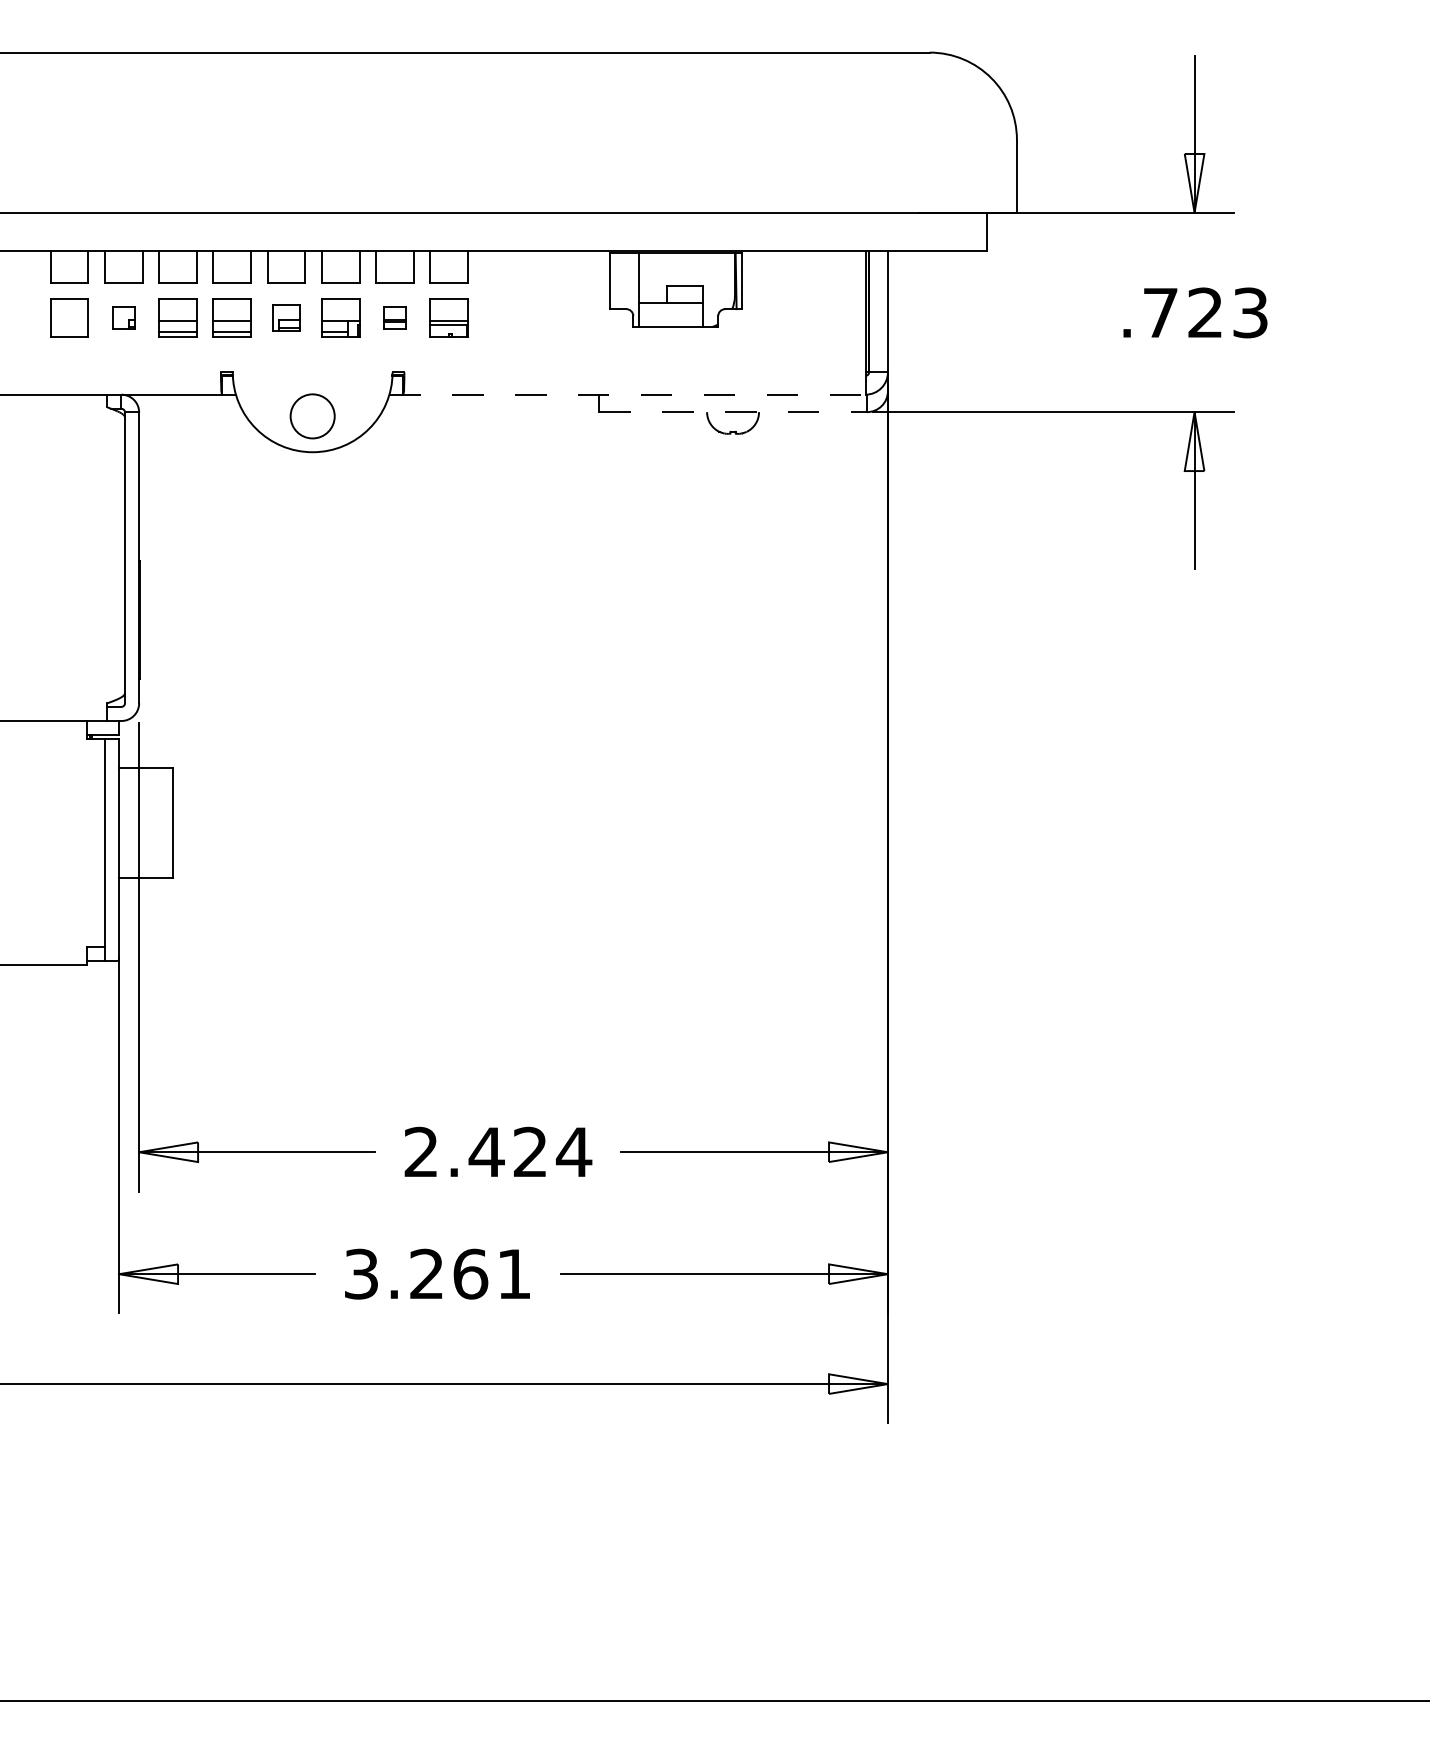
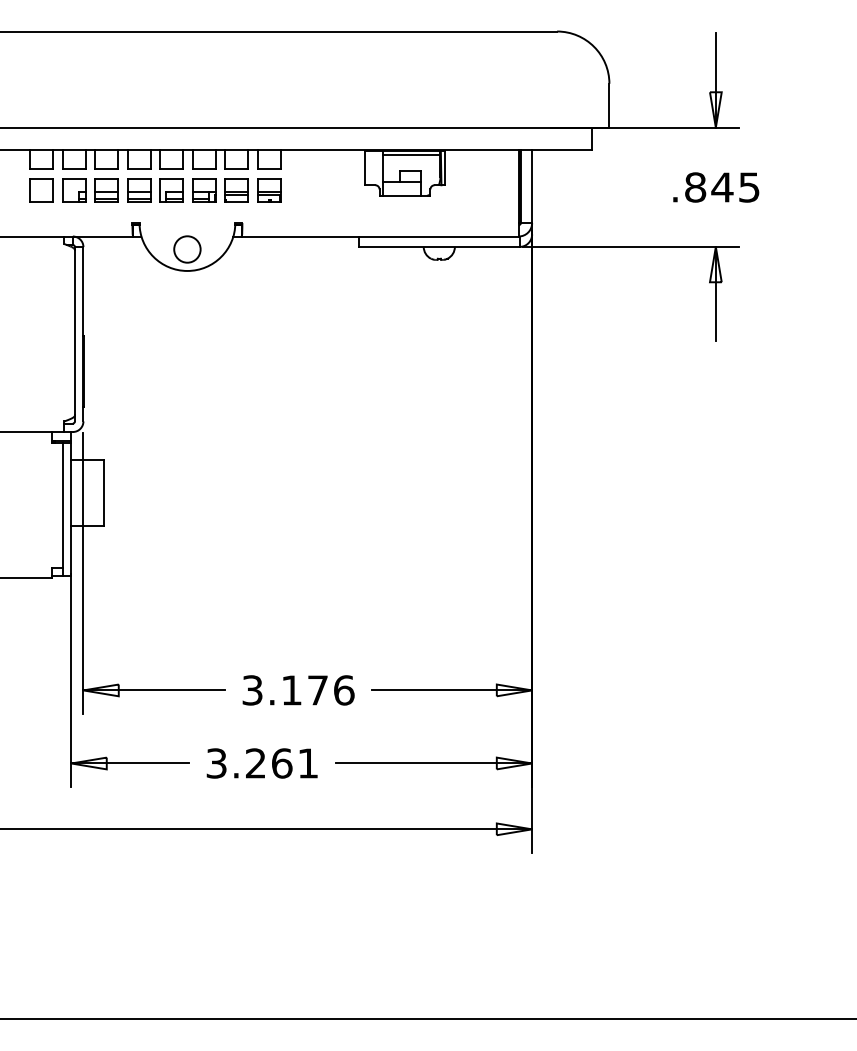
line: (686, 257) -> (411, 154), added
text: (1205, 312) -> (722, 187), .723 -> .845
part: (124, 317) -> (74, 190), size x1.67
part: (286, 317) -> (171, 190), size x1.43
part: (394, 317) -> (236, 190), size x1.67
line: (628, 394) -> (376, 236), dashed -> solid
line: (733, 411) -> (439, 246), dashed -> solid
text: (498, 1152) -> (298, 690), 2.424 -> 3.176

